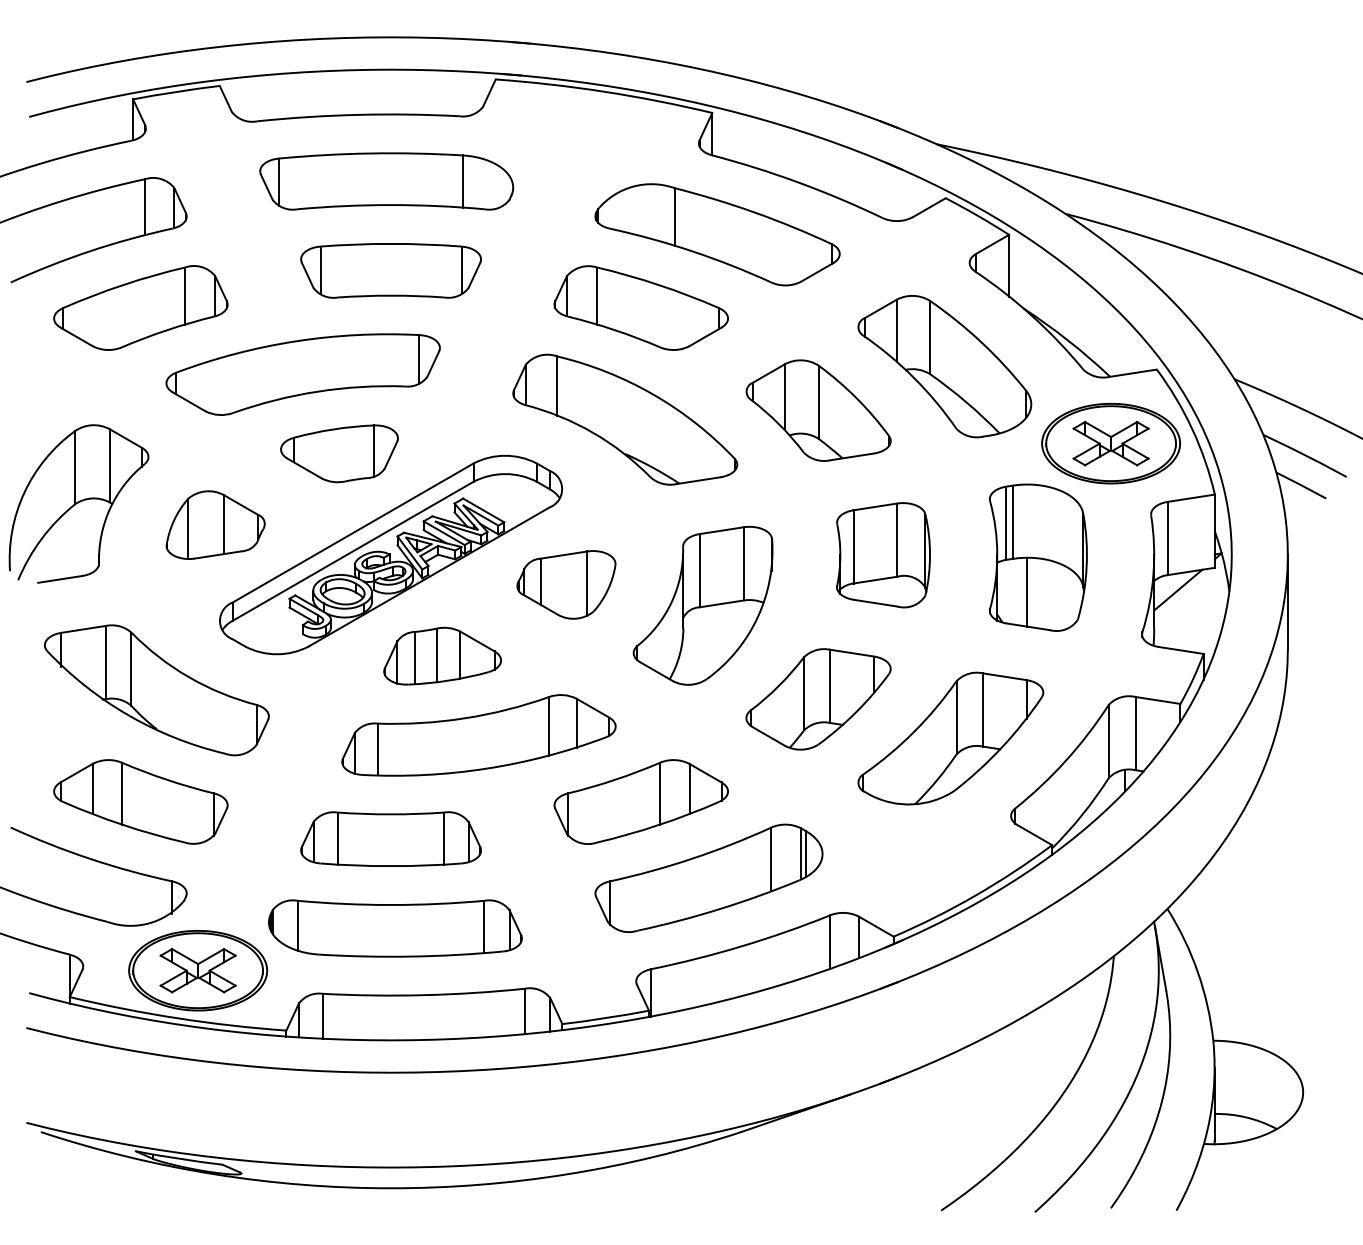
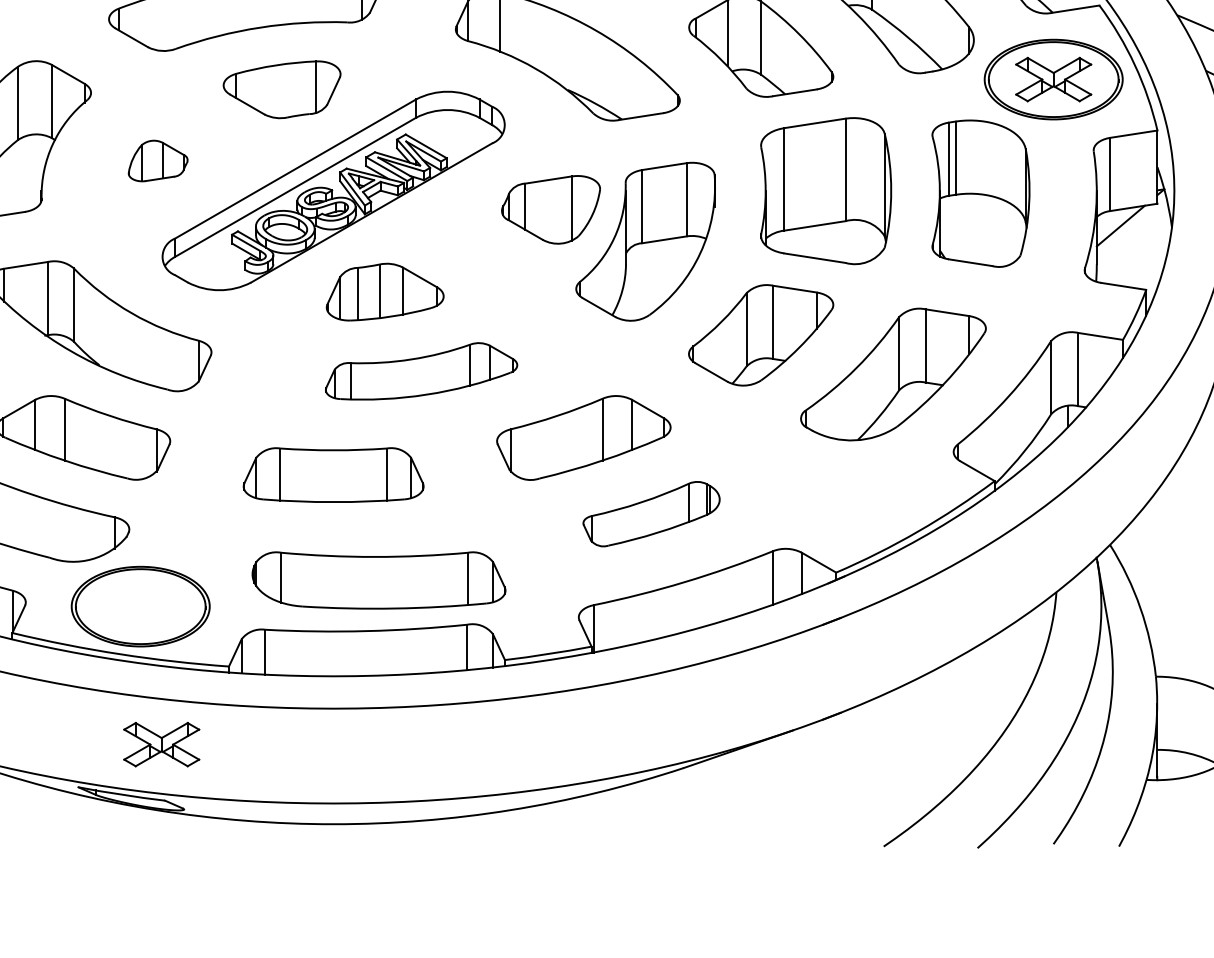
part: (215, 524) -> (158, 160), size x0.6
part: (883, 555) -> (826, 191), size x1.4
part: (566, 584) -> (551, 209), moved
line: (1026, 591) -> (969, 227), removed
part: (478, 735) -> (421, 371), size x0.7
part: (708, 877) -> (651, 513), size x0.6
part: (395, 928) -> (379, 580), moved
part: (197, 970) -> (161, 744), moved

